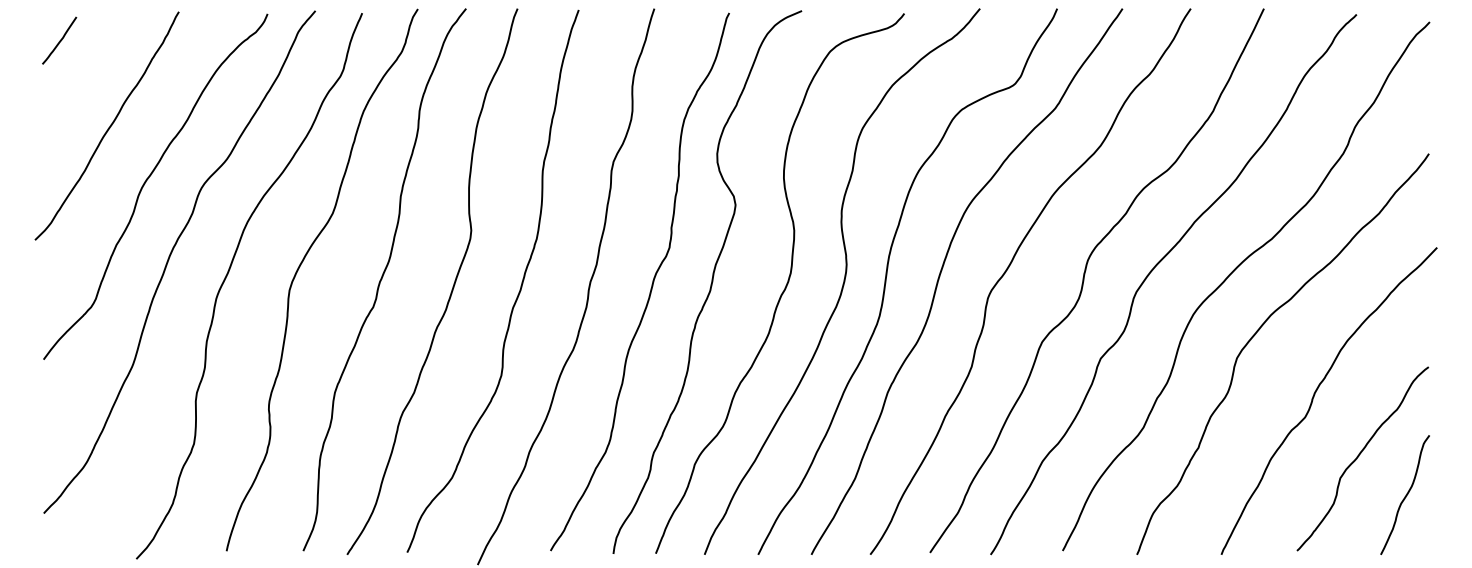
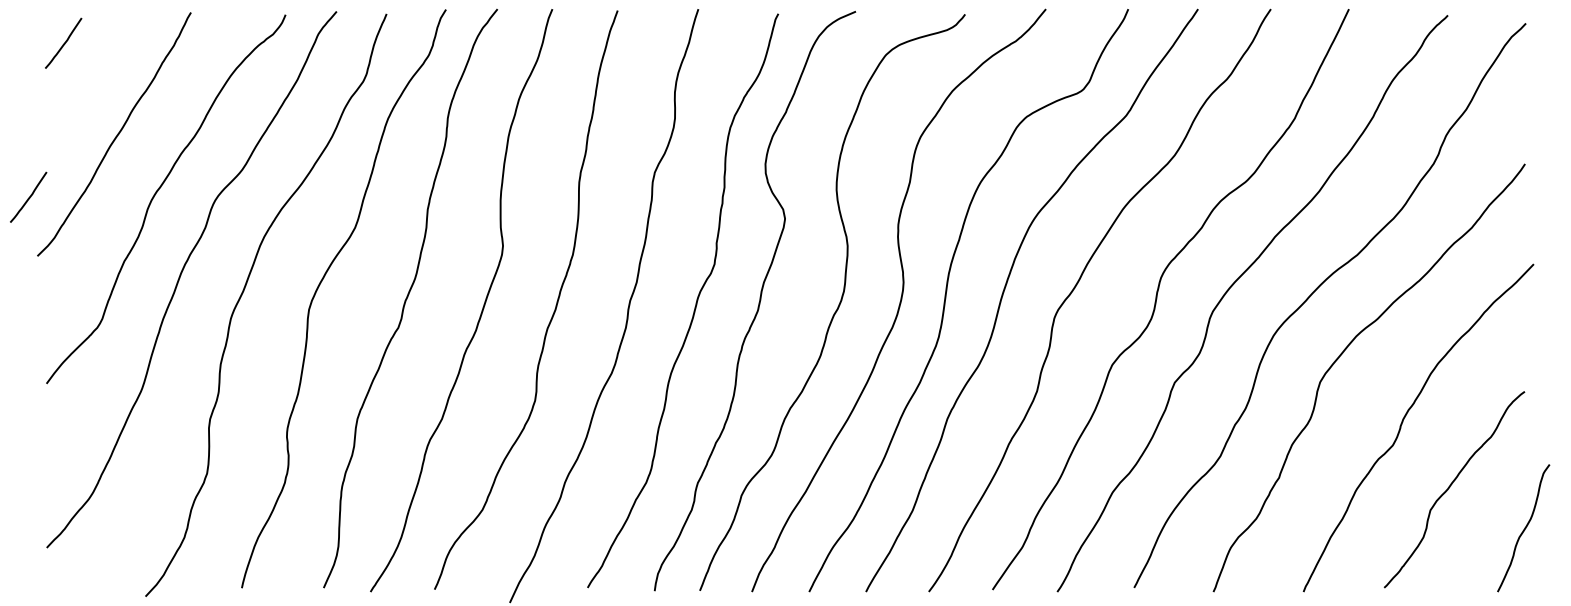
curve: (27, 184) -> (29, 196), added
curve: (1405, 495) -> (1524, 528), moved

